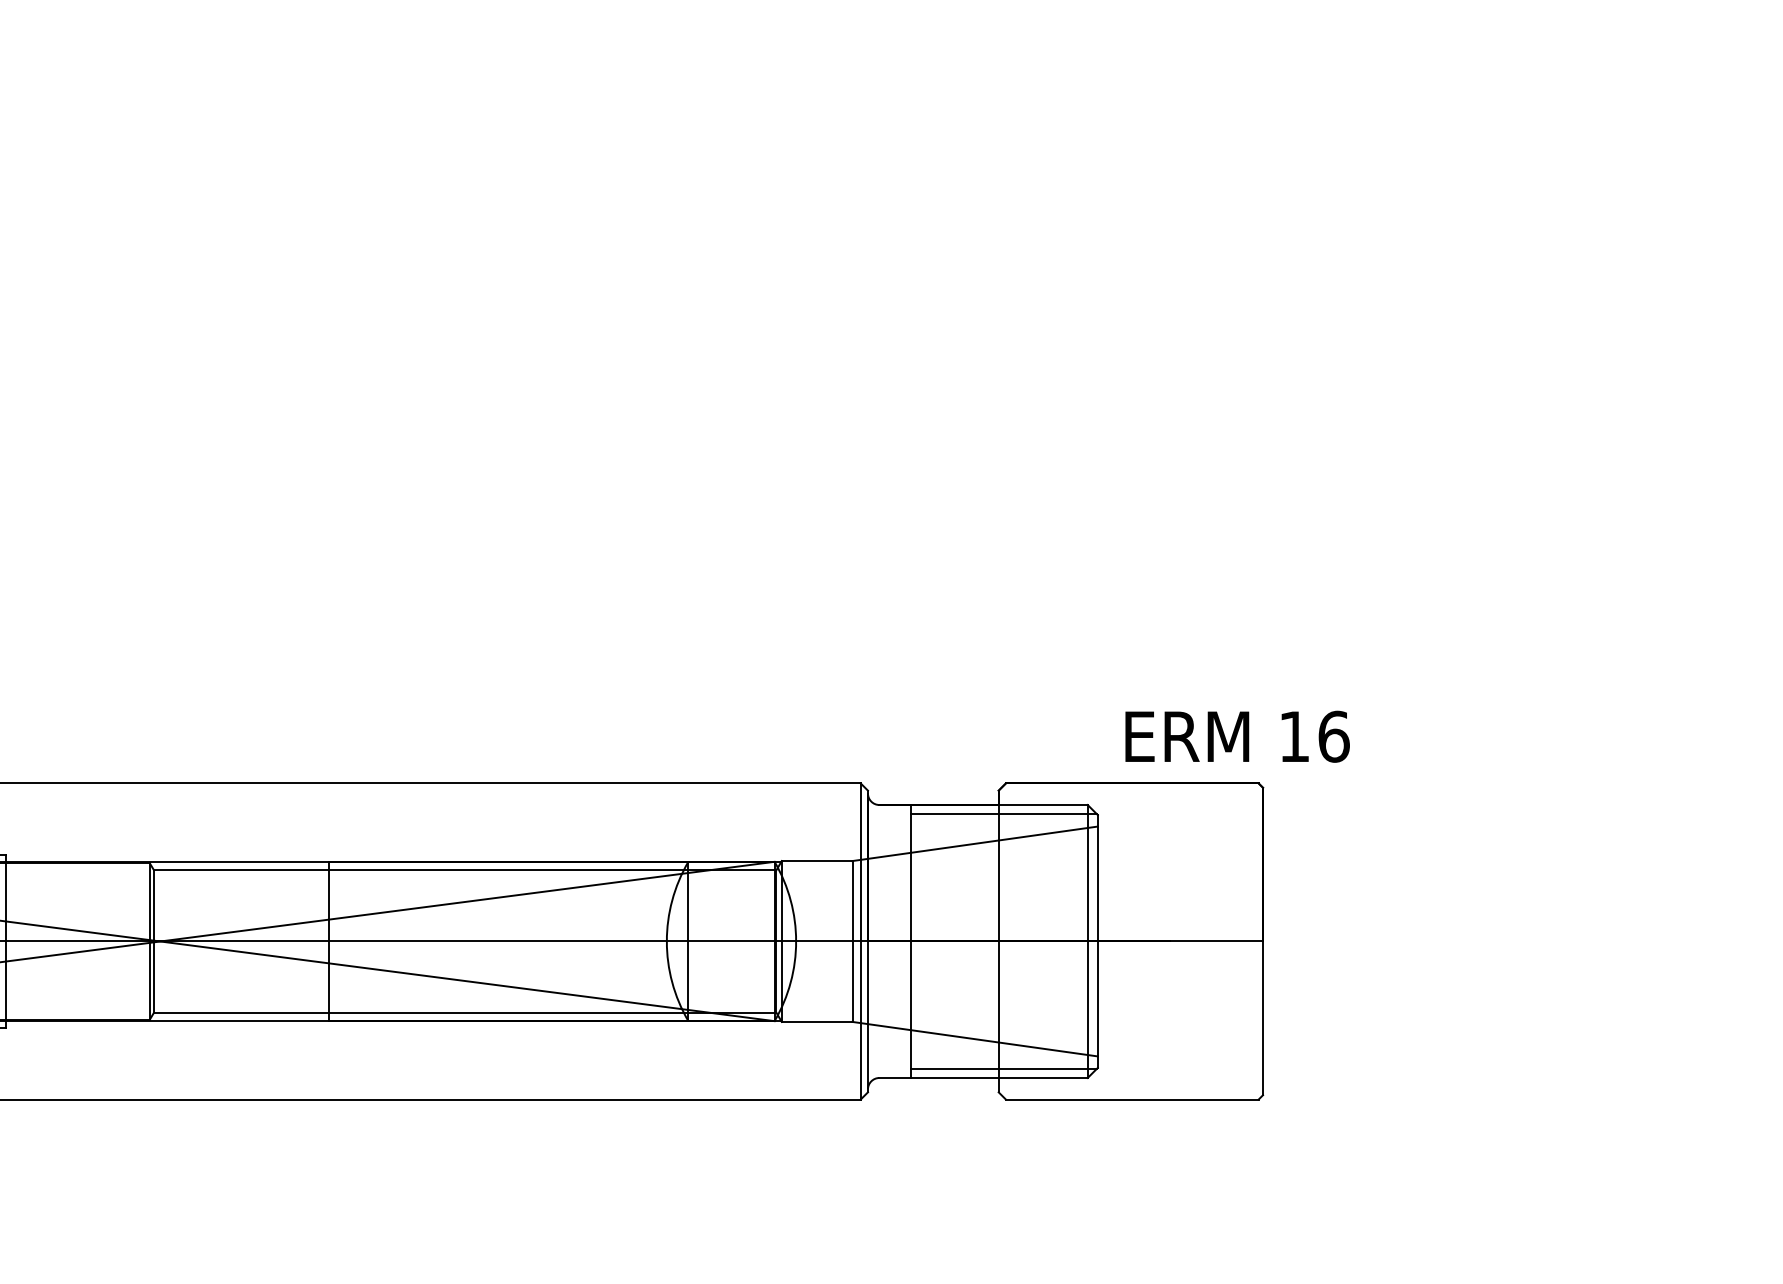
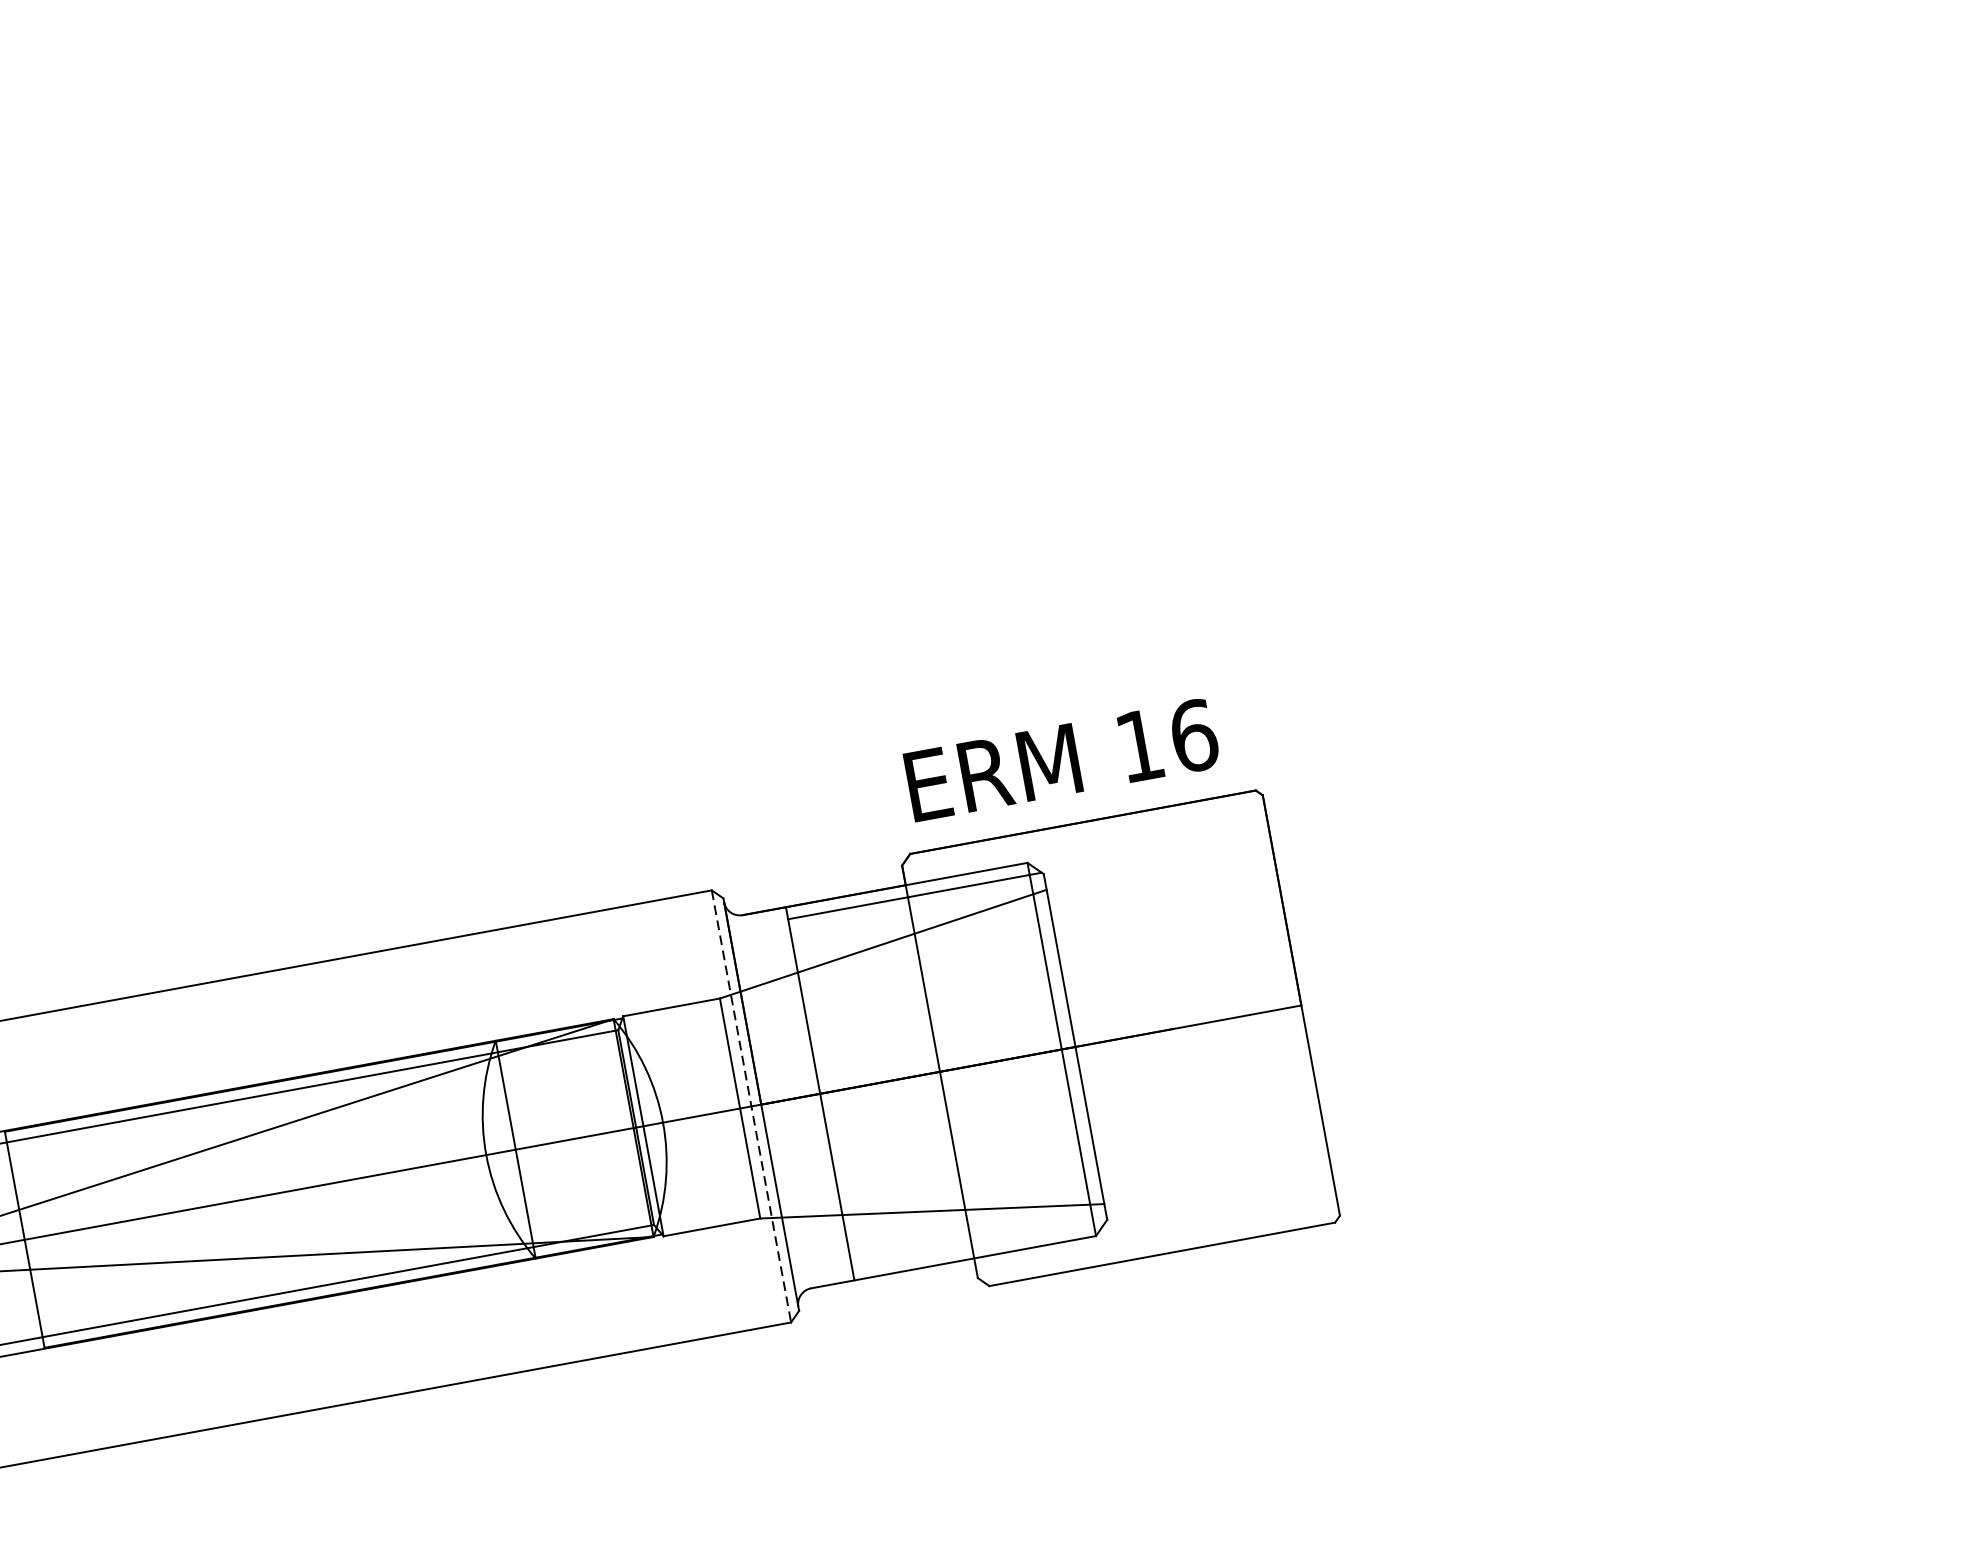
text: (1237, 736) -> (1061, 759), moved
line: (860, 941) -> (751, 1106), solid -> dashed
line: (1003, 1069) -> (978, 1245), removed

